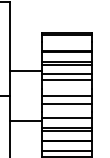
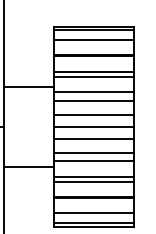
line: (66, 41) -> (94, 39), added
line: (66, 88) -> (94, 114), added
line: (66, 112) -> (94, 152), added

